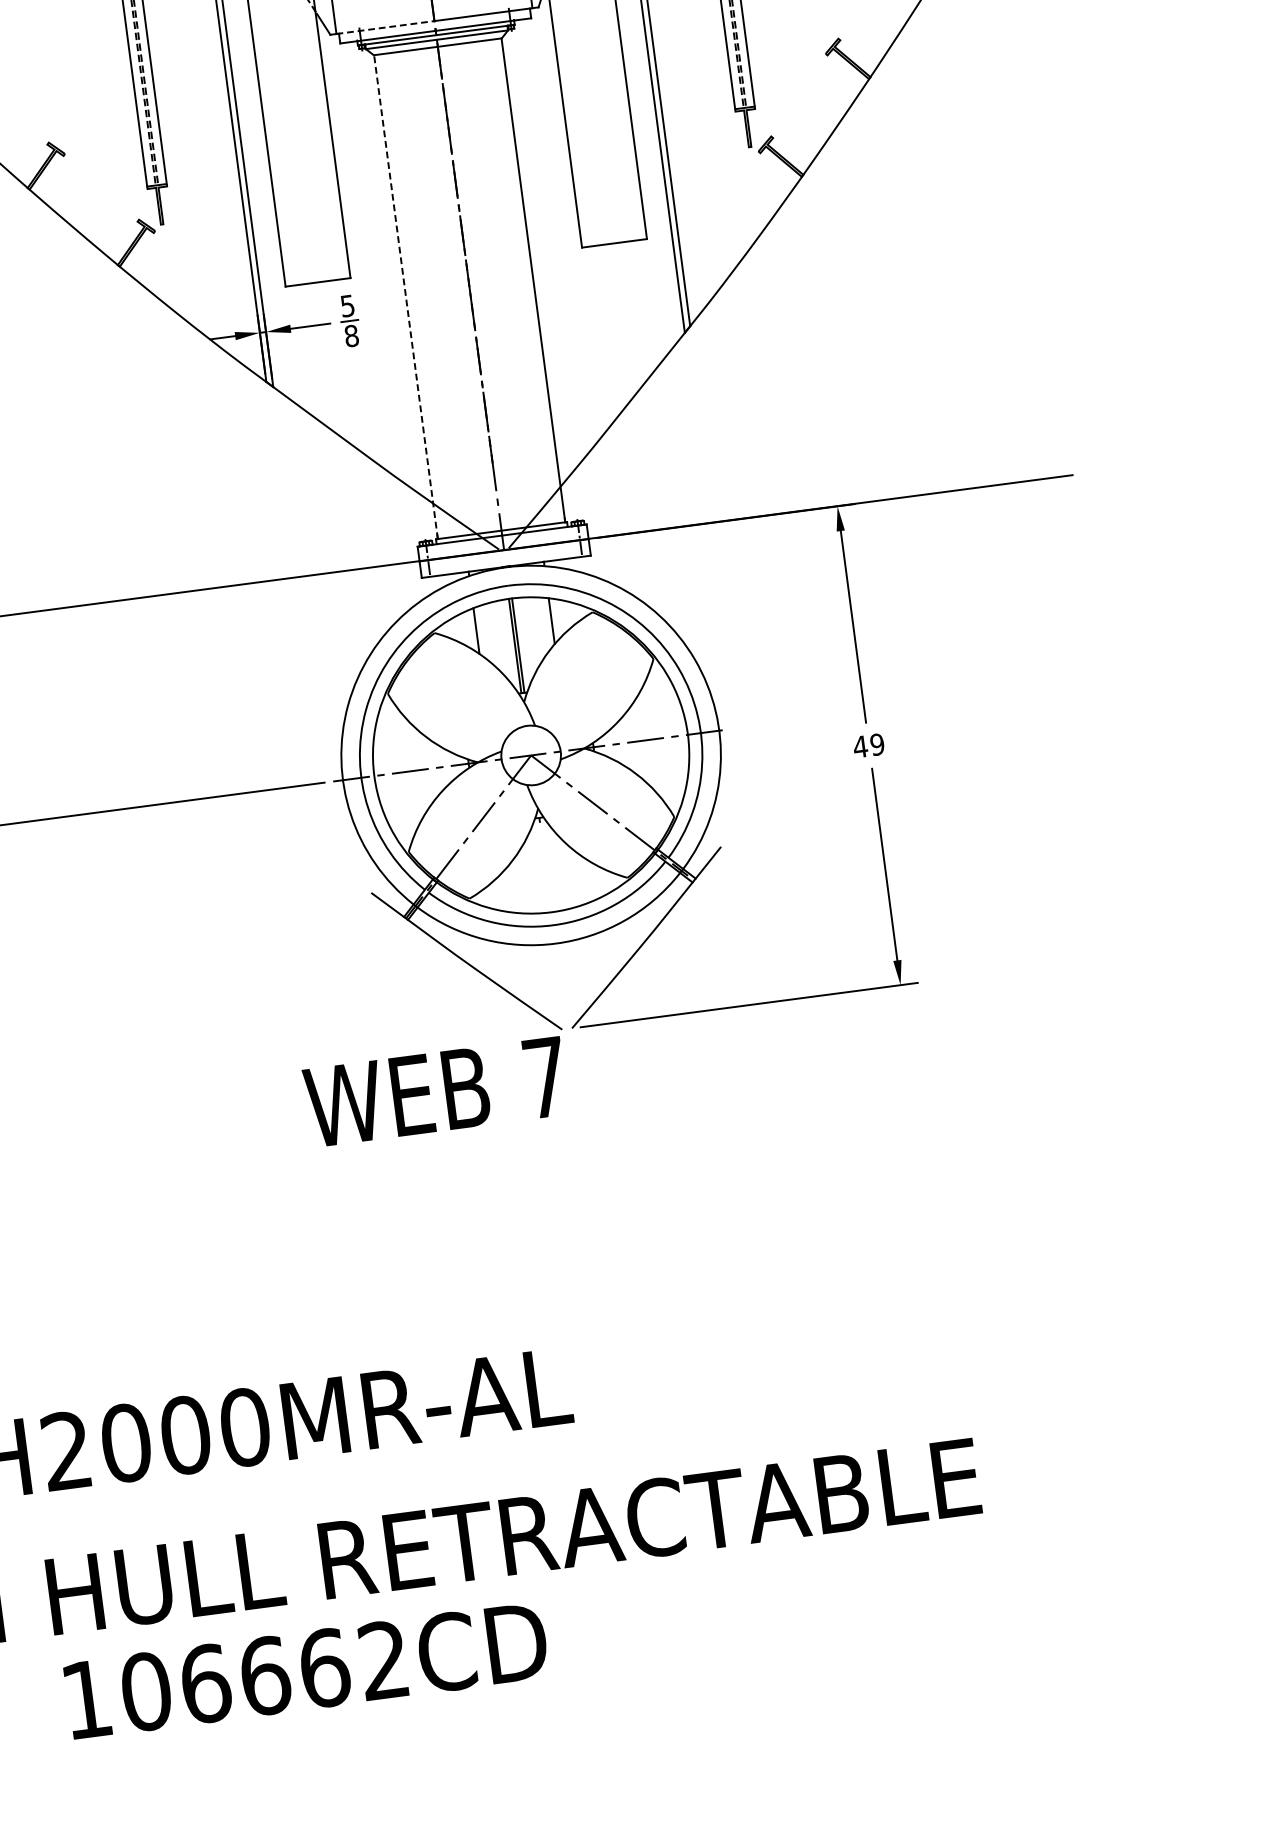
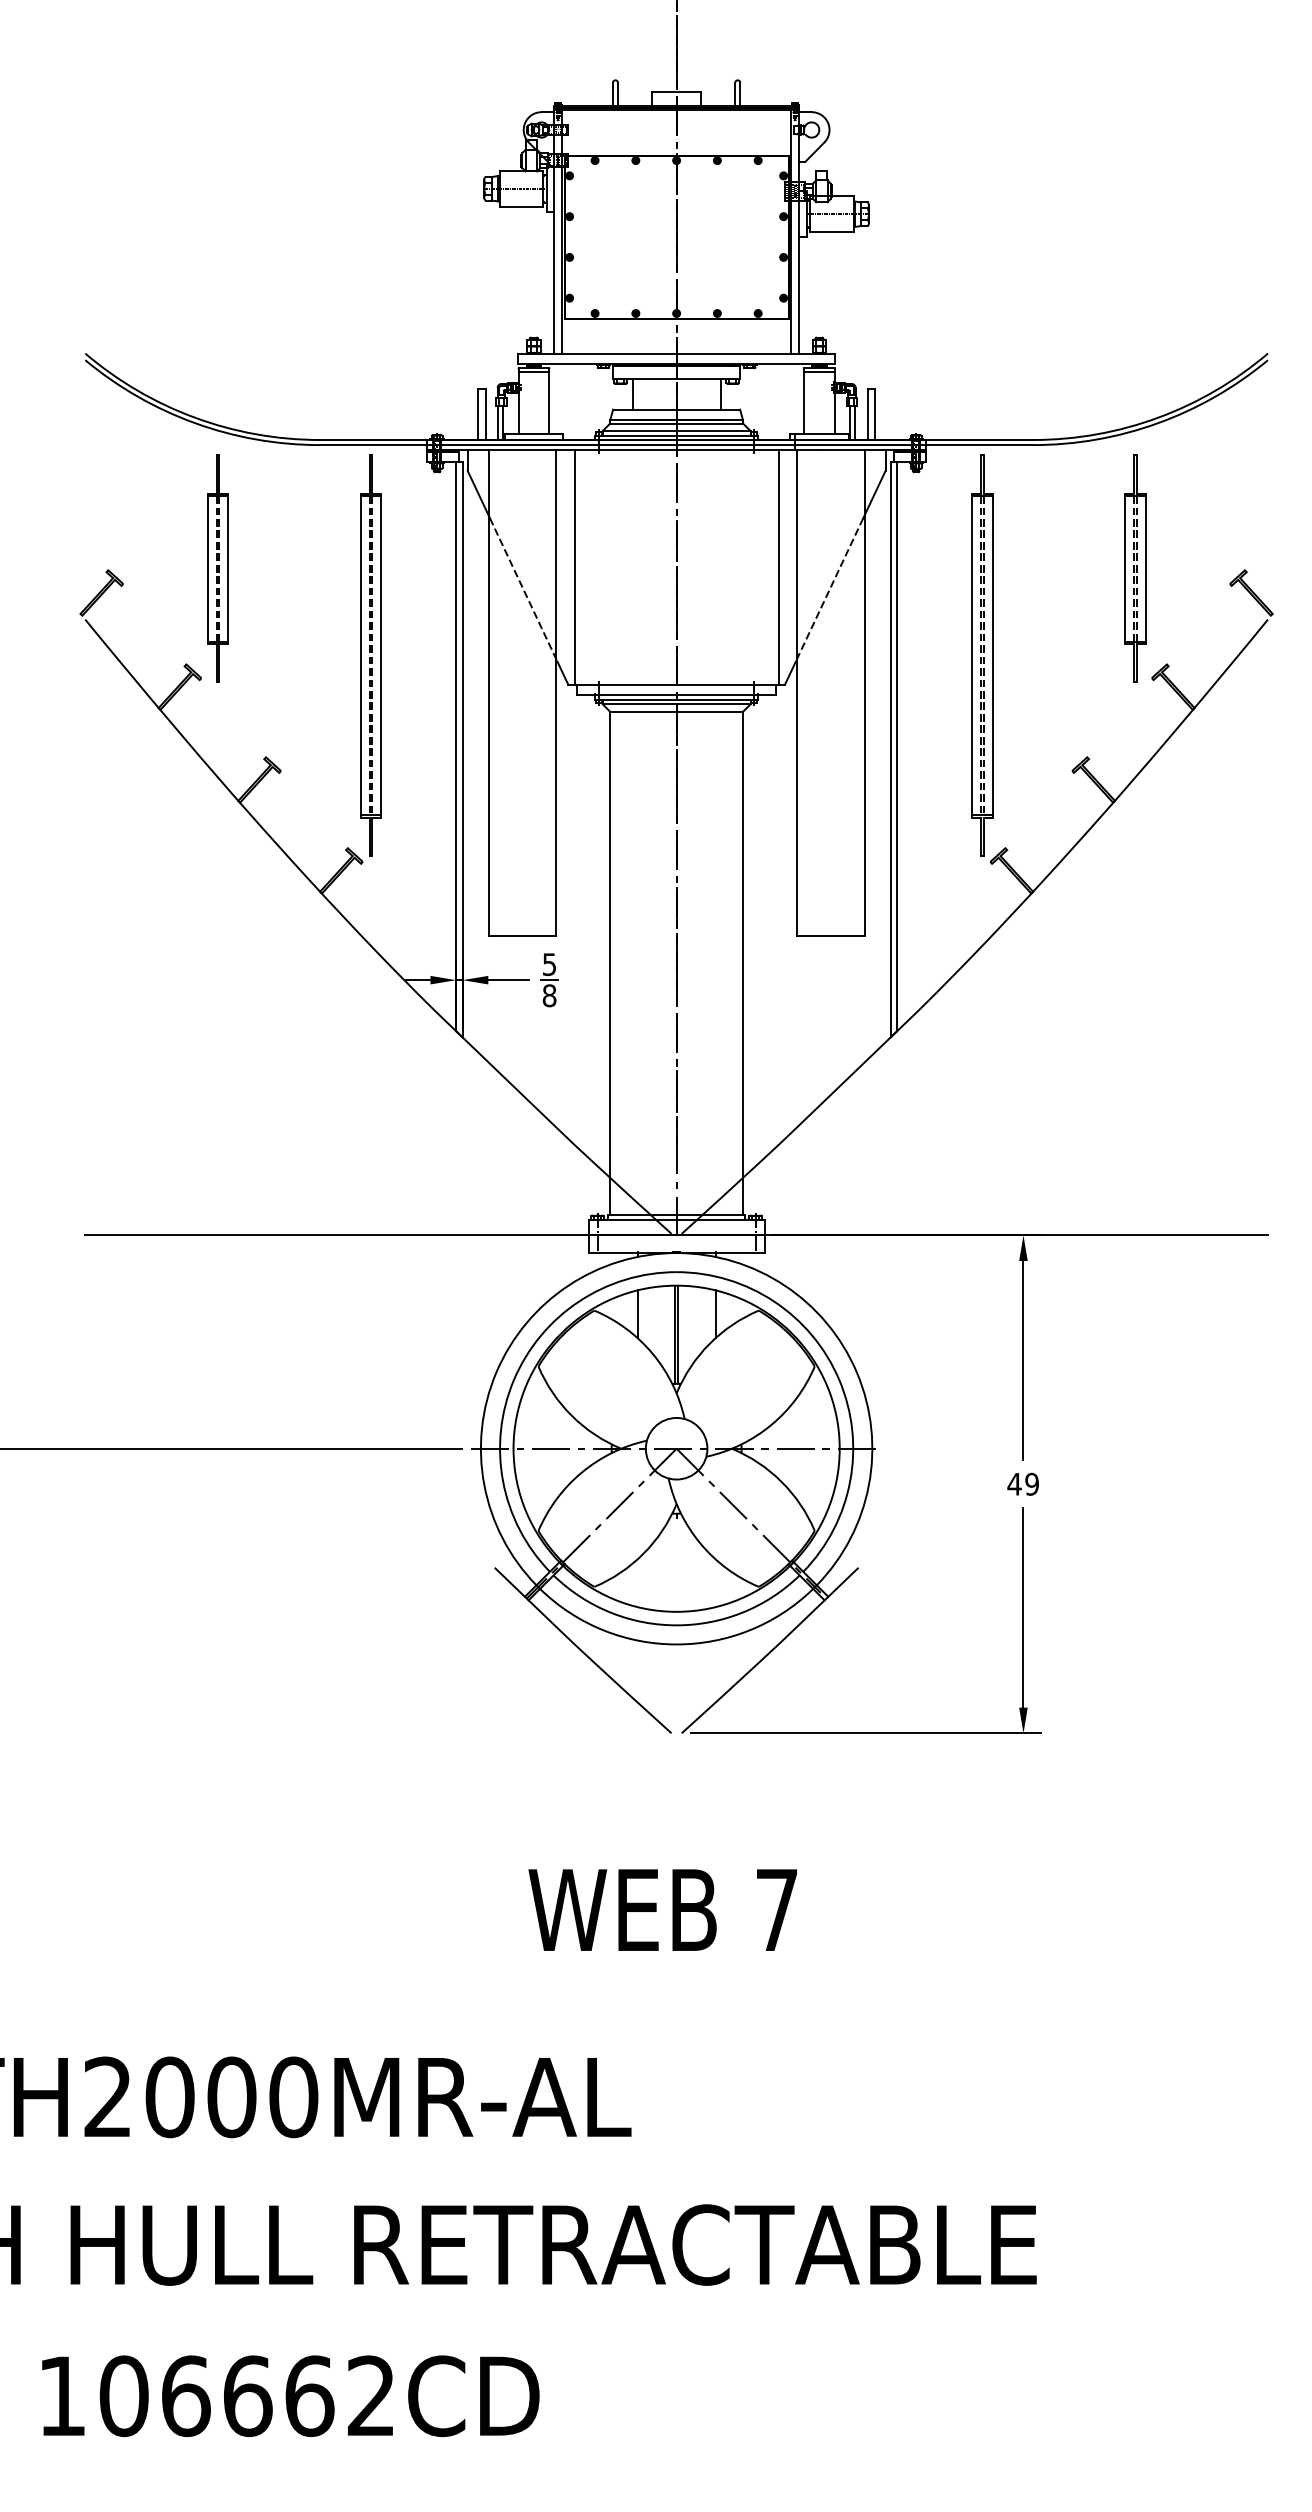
line: (385, 27) -> (625, 684), dashed -> solid
line: (406, 297) -> (610, 963), dashed -> solid
text: (435, 1091) -> (662, 1909), moved
text: (306, 1670) -> (290, 2396), moved

